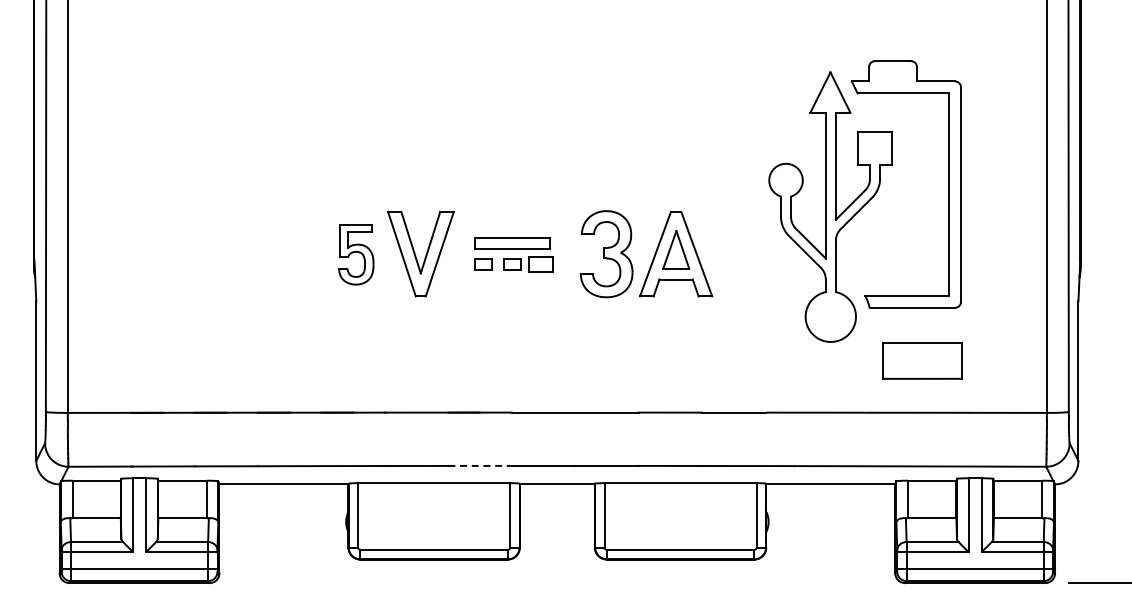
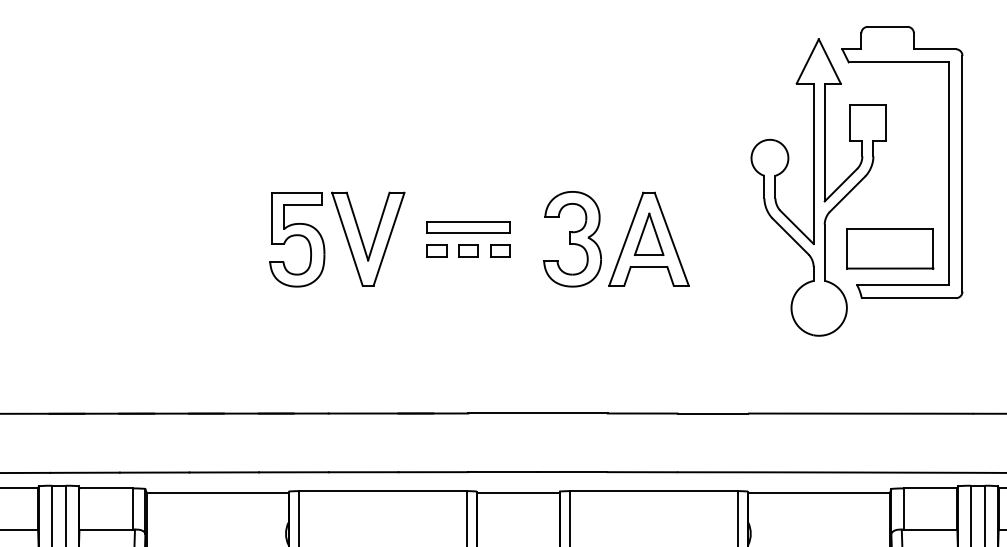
part: (355, 254) -> (296, 239), size x1.43
part: (540, 264) -> (499, 250), size x0.71
part: (922, 360) -> (890, 248), moved
line: (480, 465) -> (433, 471), dashed -> solid

